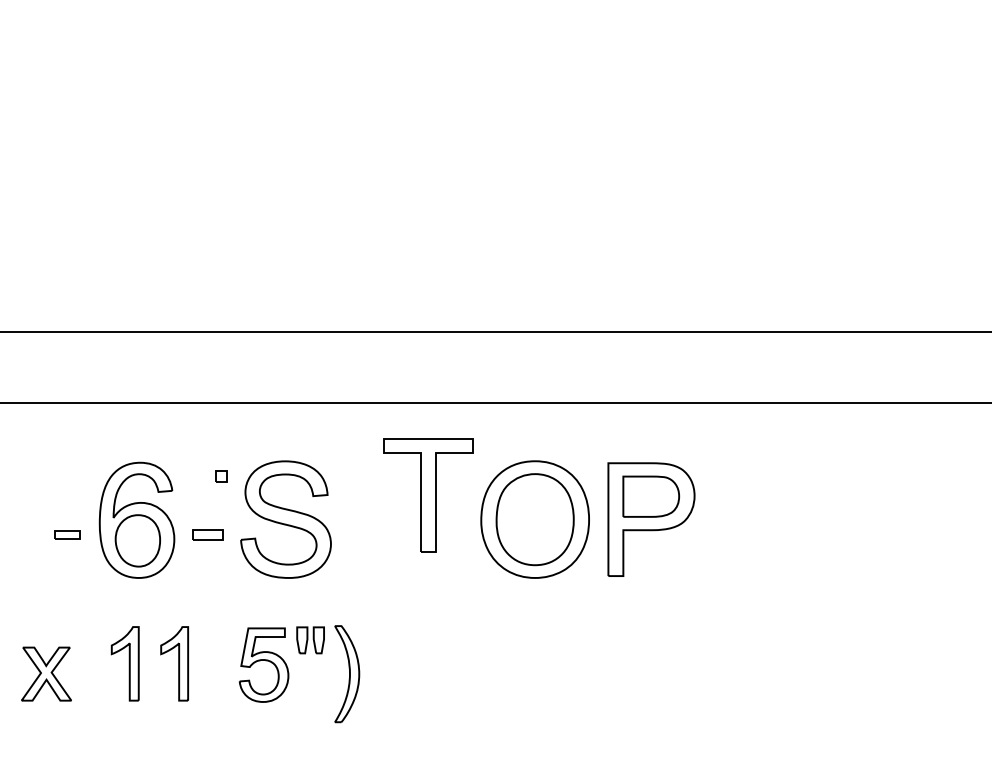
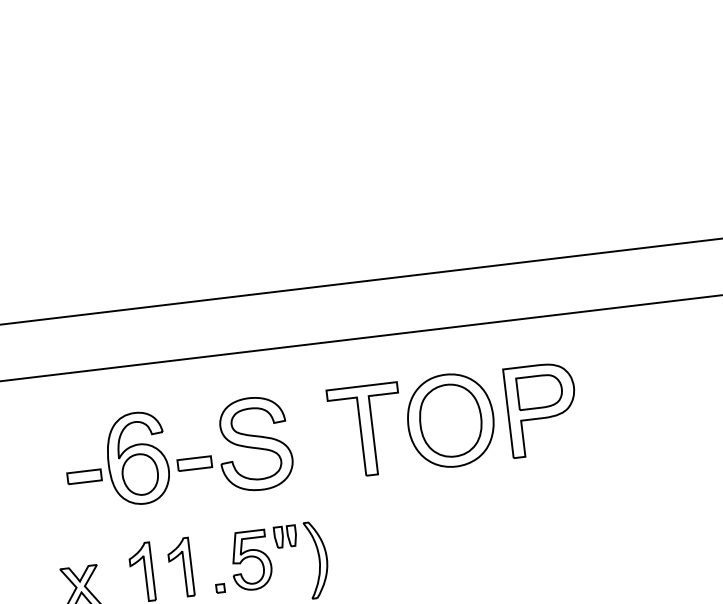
part: (221, 476) -> (220, 588), moved
part: (428, 495) -> (366, 430), moved
part: (67, 534) -> (84, 476), size x1.67
part: (207, 534) -> (194, 463), size x1.43

